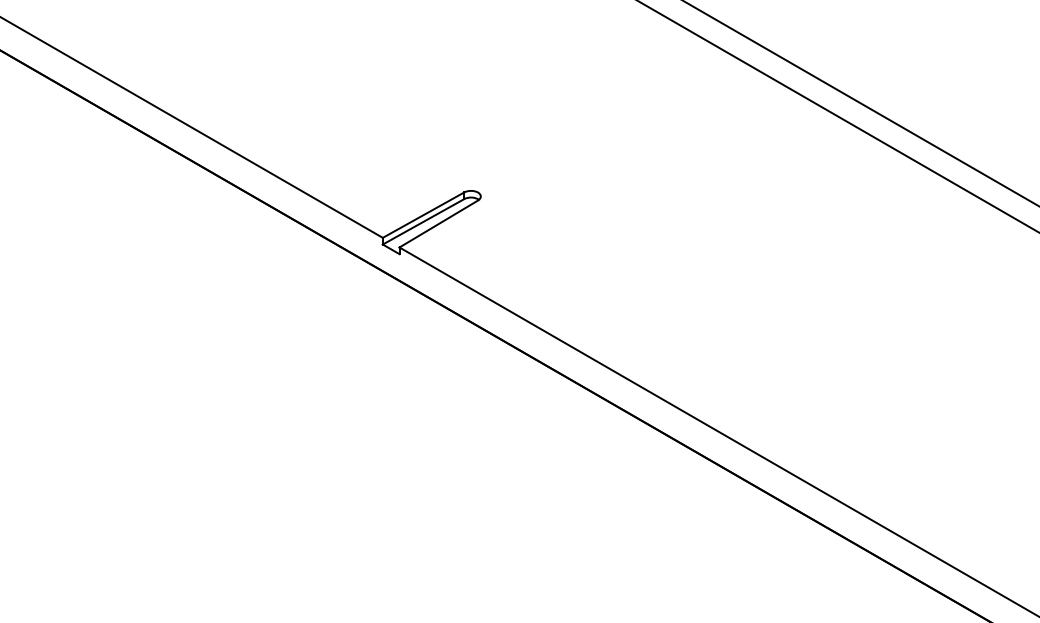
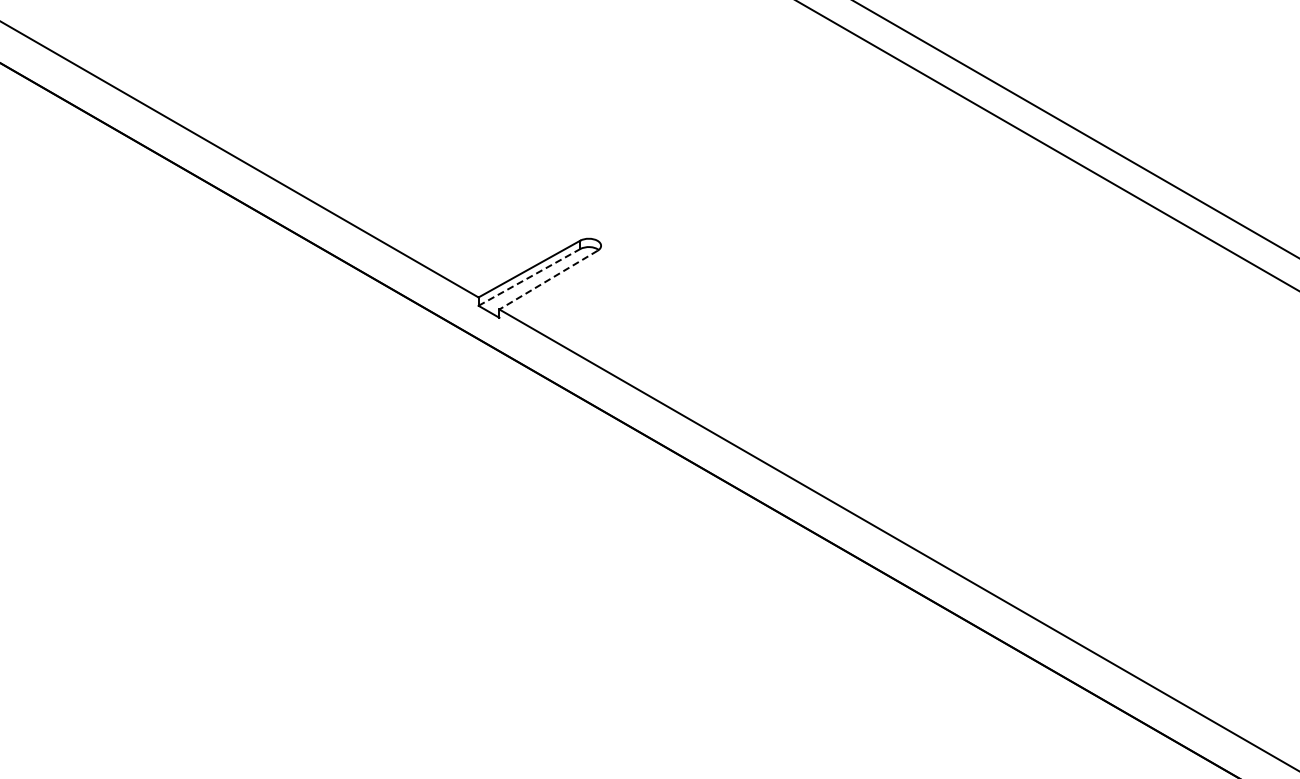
line: (423, 221) -> (529, 277), solid -> dashed
line: (438, 224) -> (548, 280), solid -> dashed

